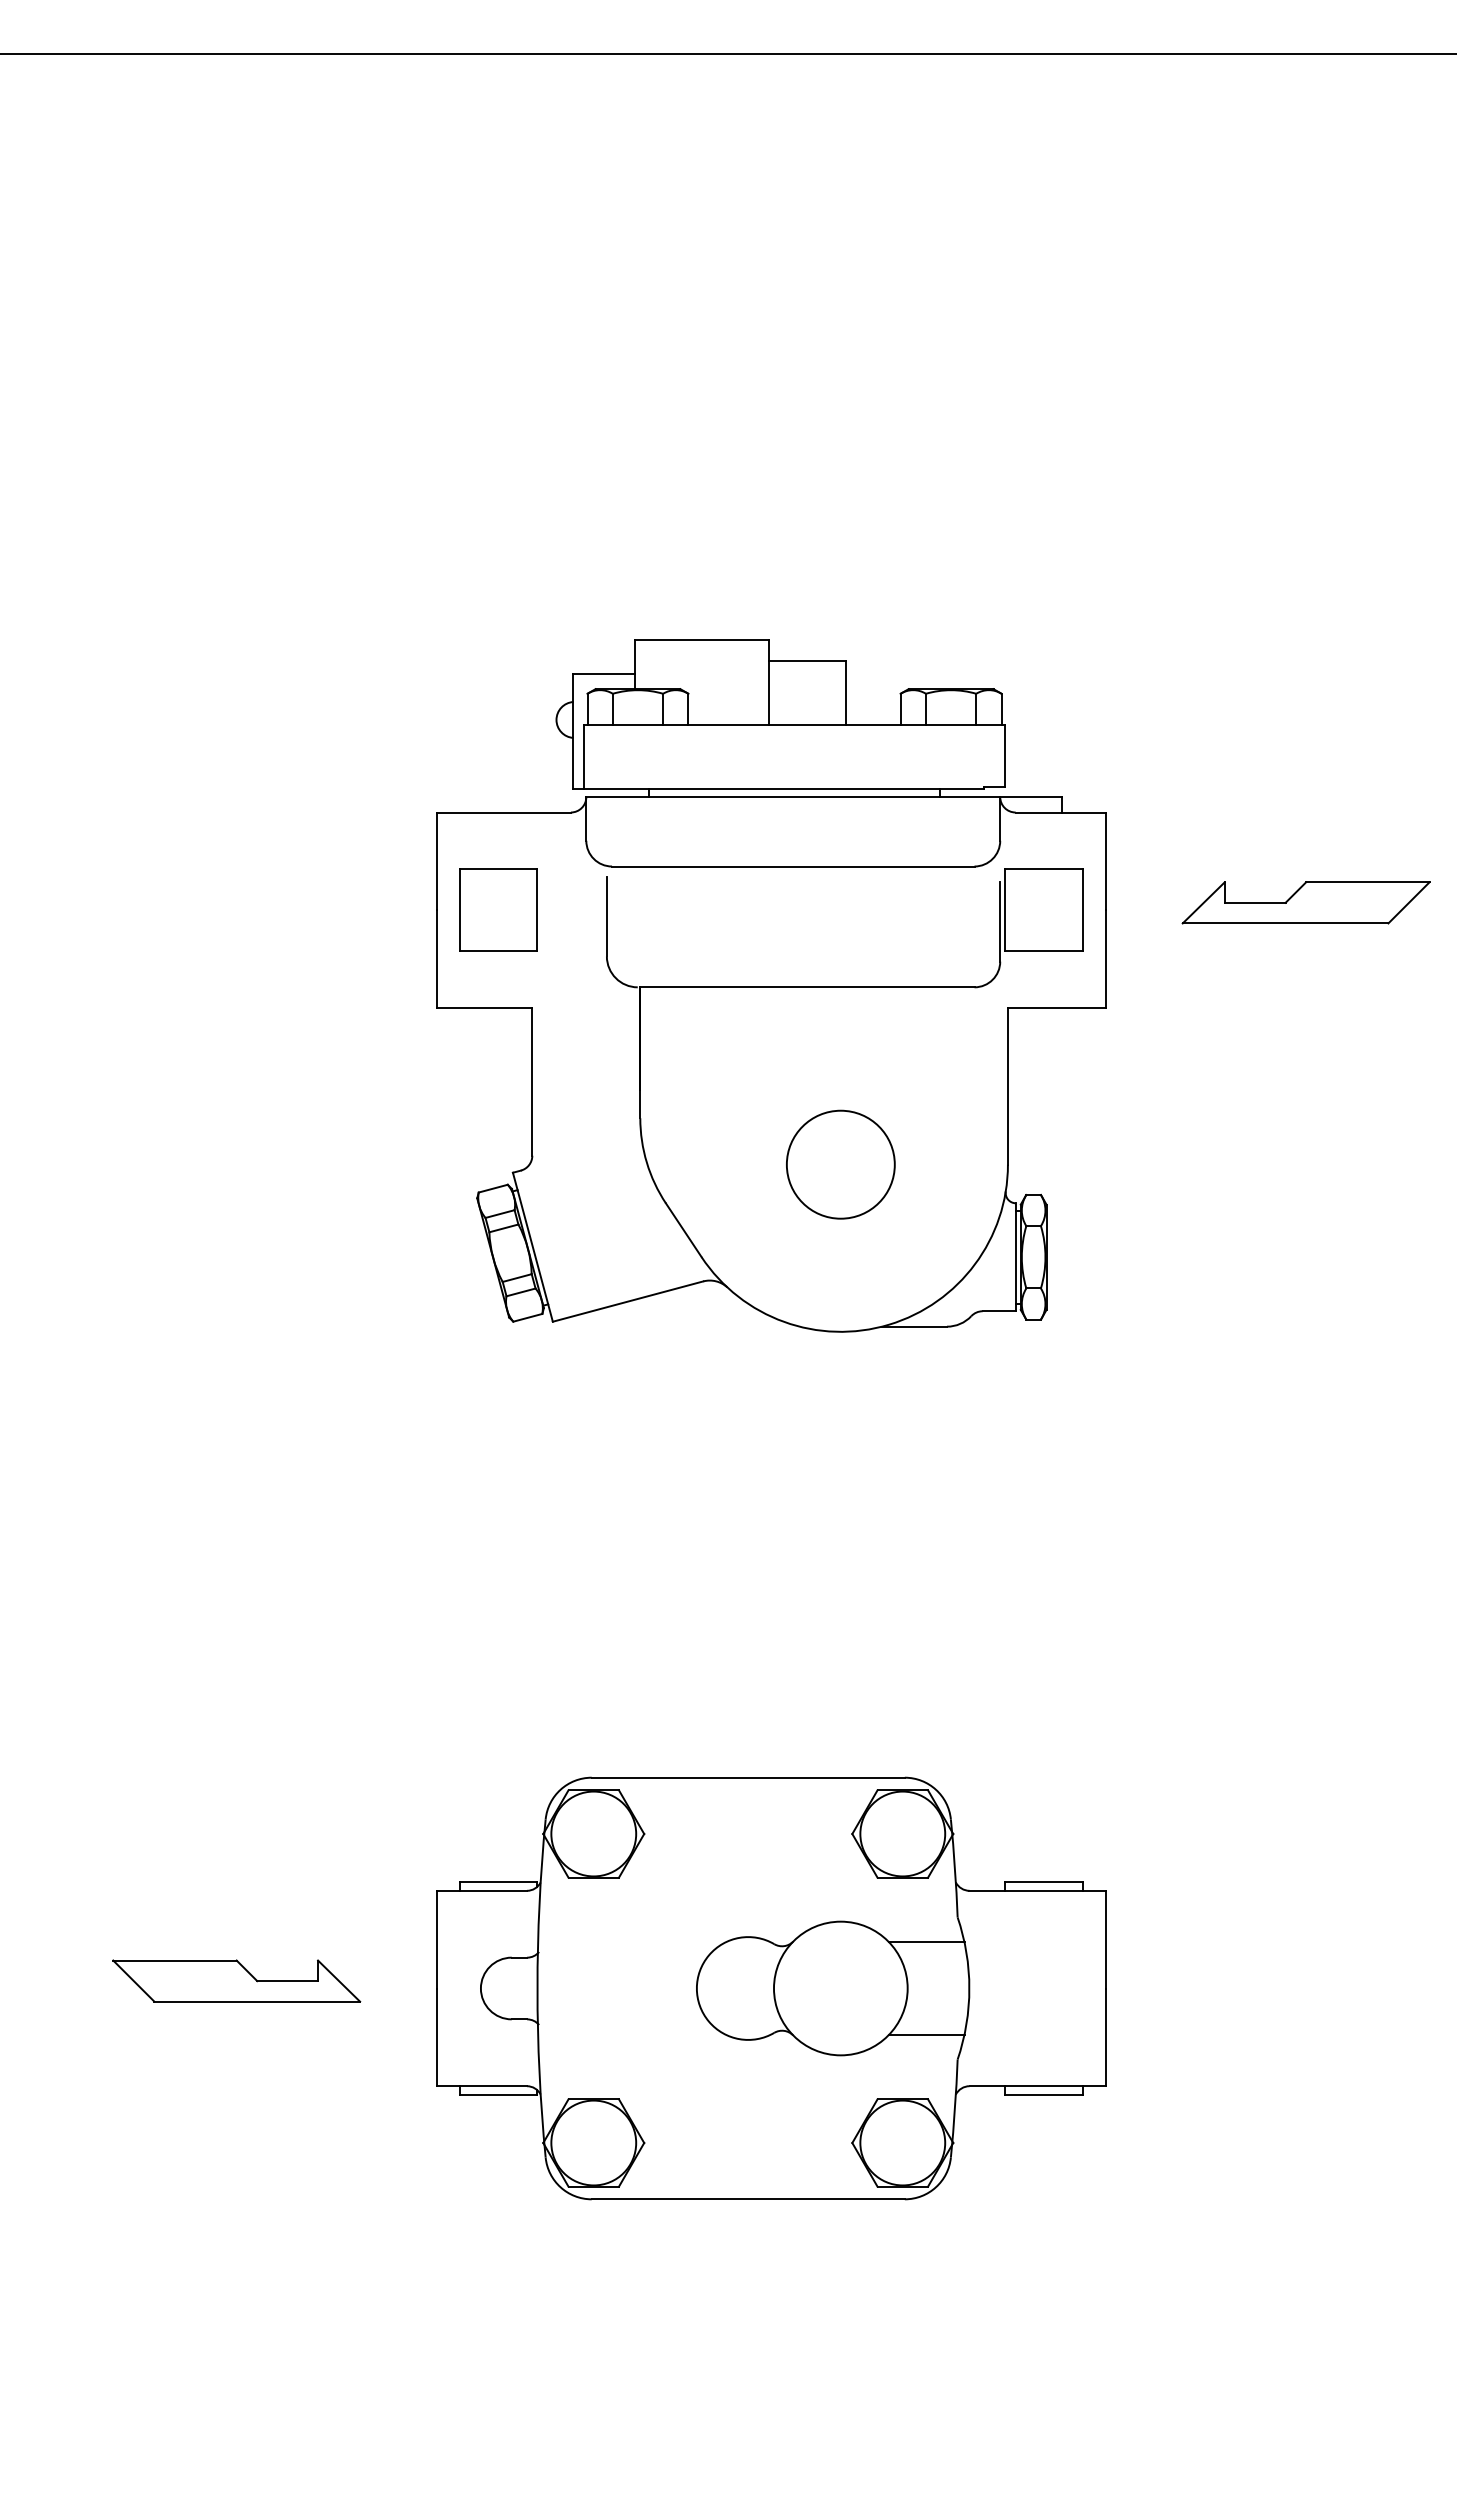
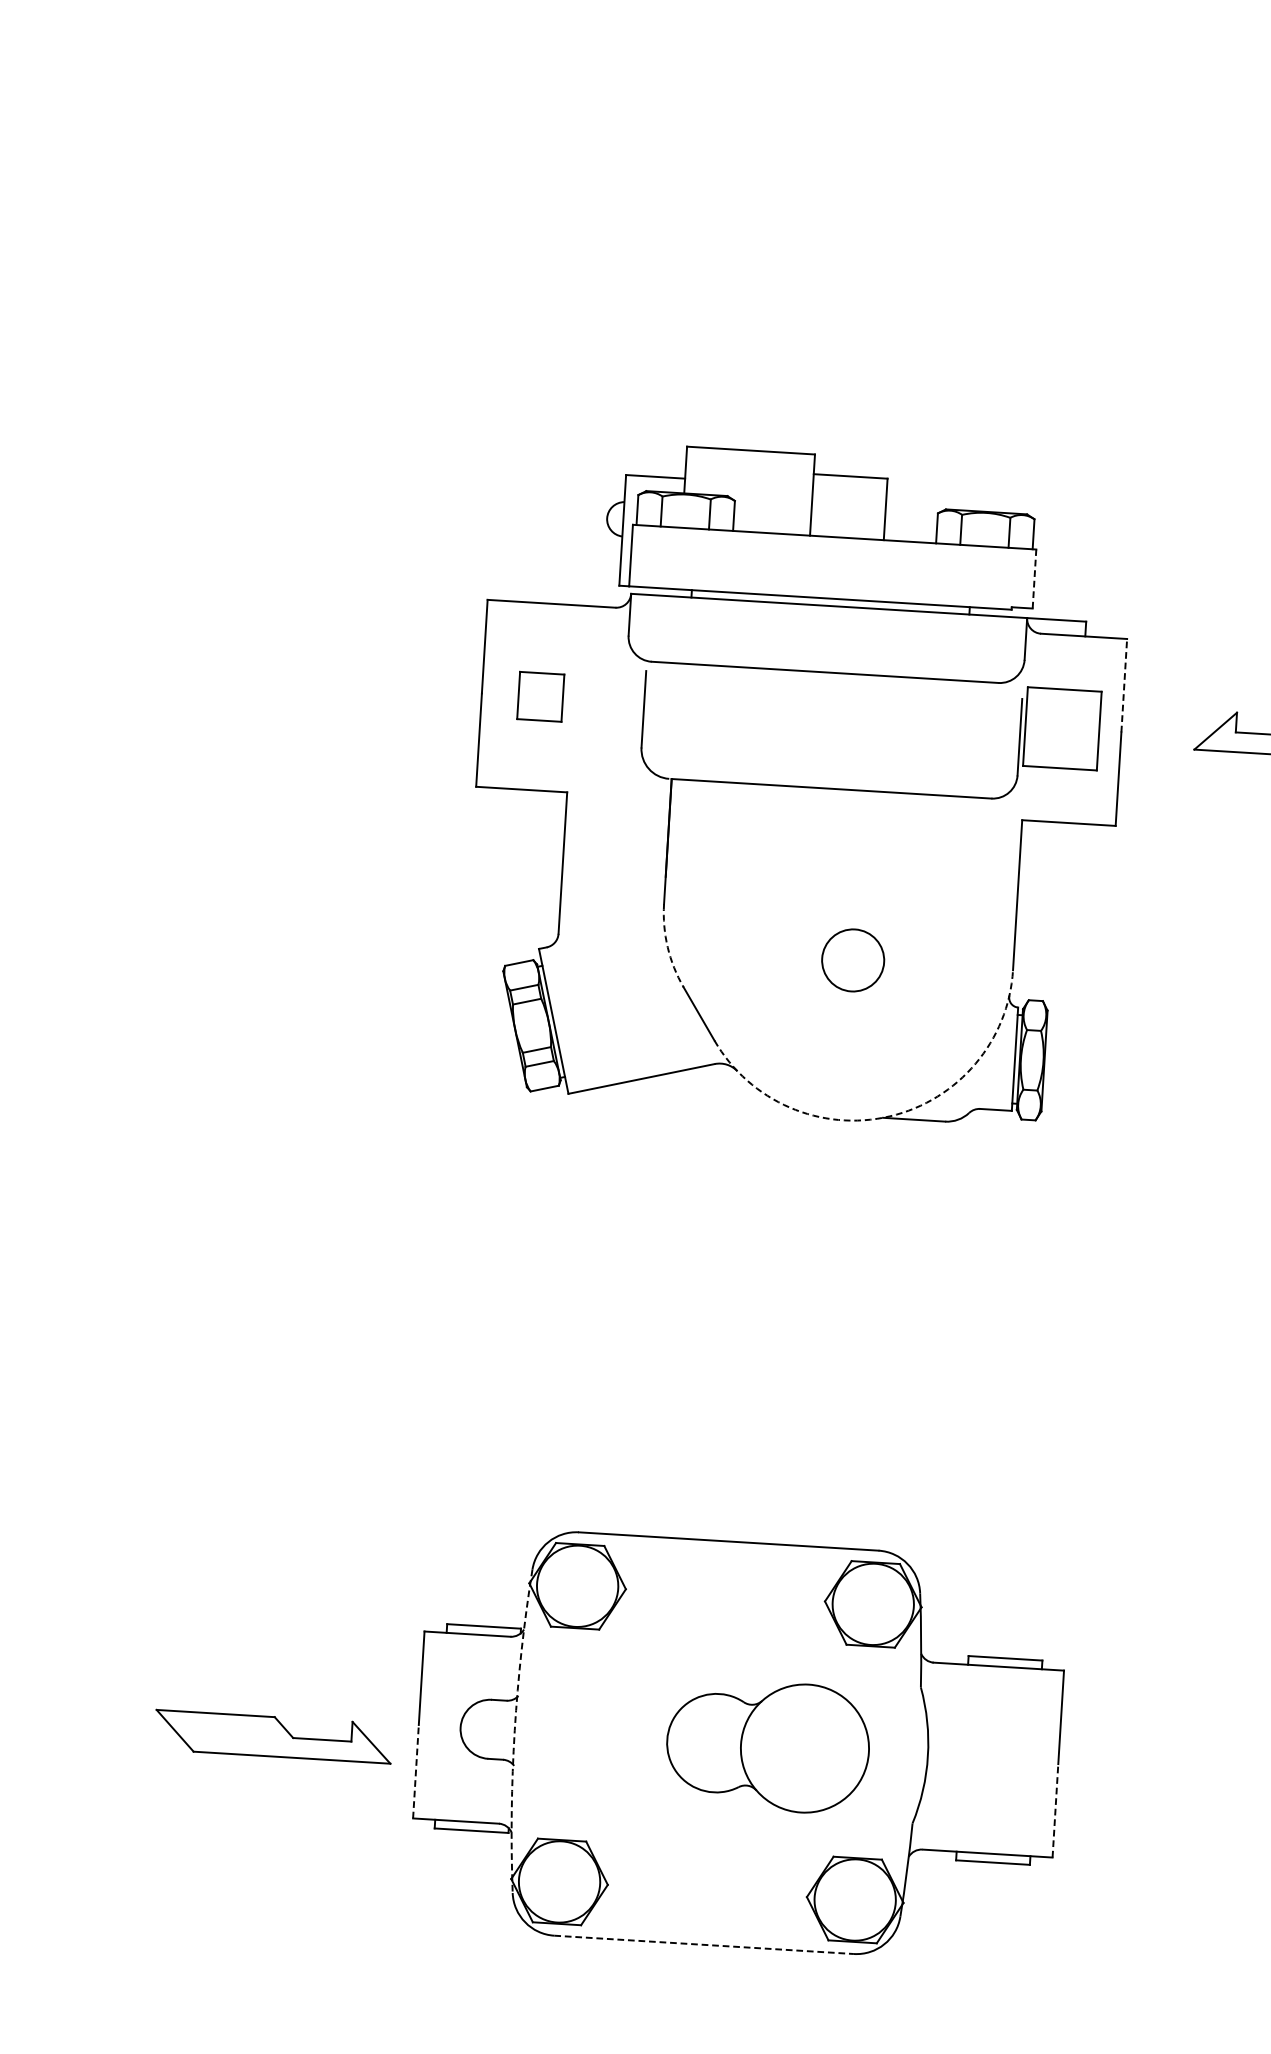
line: (1005, 755) -> (1034, 578), solid -> dashed
line: (1105, 861) -> (1124, 685), solid -> dashed
part: (498, 909) -> (540, 696), size x0.6
arc: (646, 1162) -> (667, 946), solid -> dashed
circle: (840, 1164) -> (852, 960), size x0.6
arc: (889, 1324) -> (890, 1116), solid -> dashed
line: (926, 1942) -> (889, 1709), removed
part: (236, 1980) -> (273, 1736), moved
arc: (537, 1988) -> (514, 1730), solid -> dashed
line: (926, 2034) -> (884, 1797), removed
line: (437, 2037) -> (416, 1771), solid -> dashed
line: (1105, 2037) -> (1055, 1810), solid -> dashed
line: (748, 2199) -> (704, 1945), solid -> dashed

